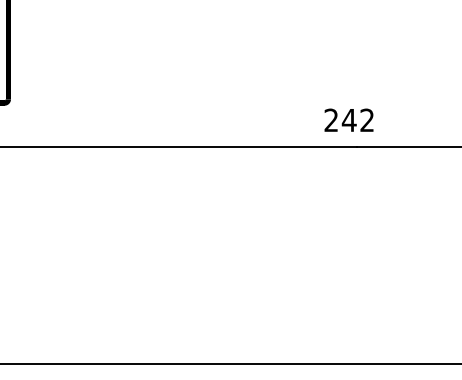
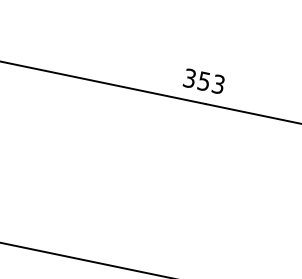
text: (348, 120) -> (203, 81), 242 -> 353

